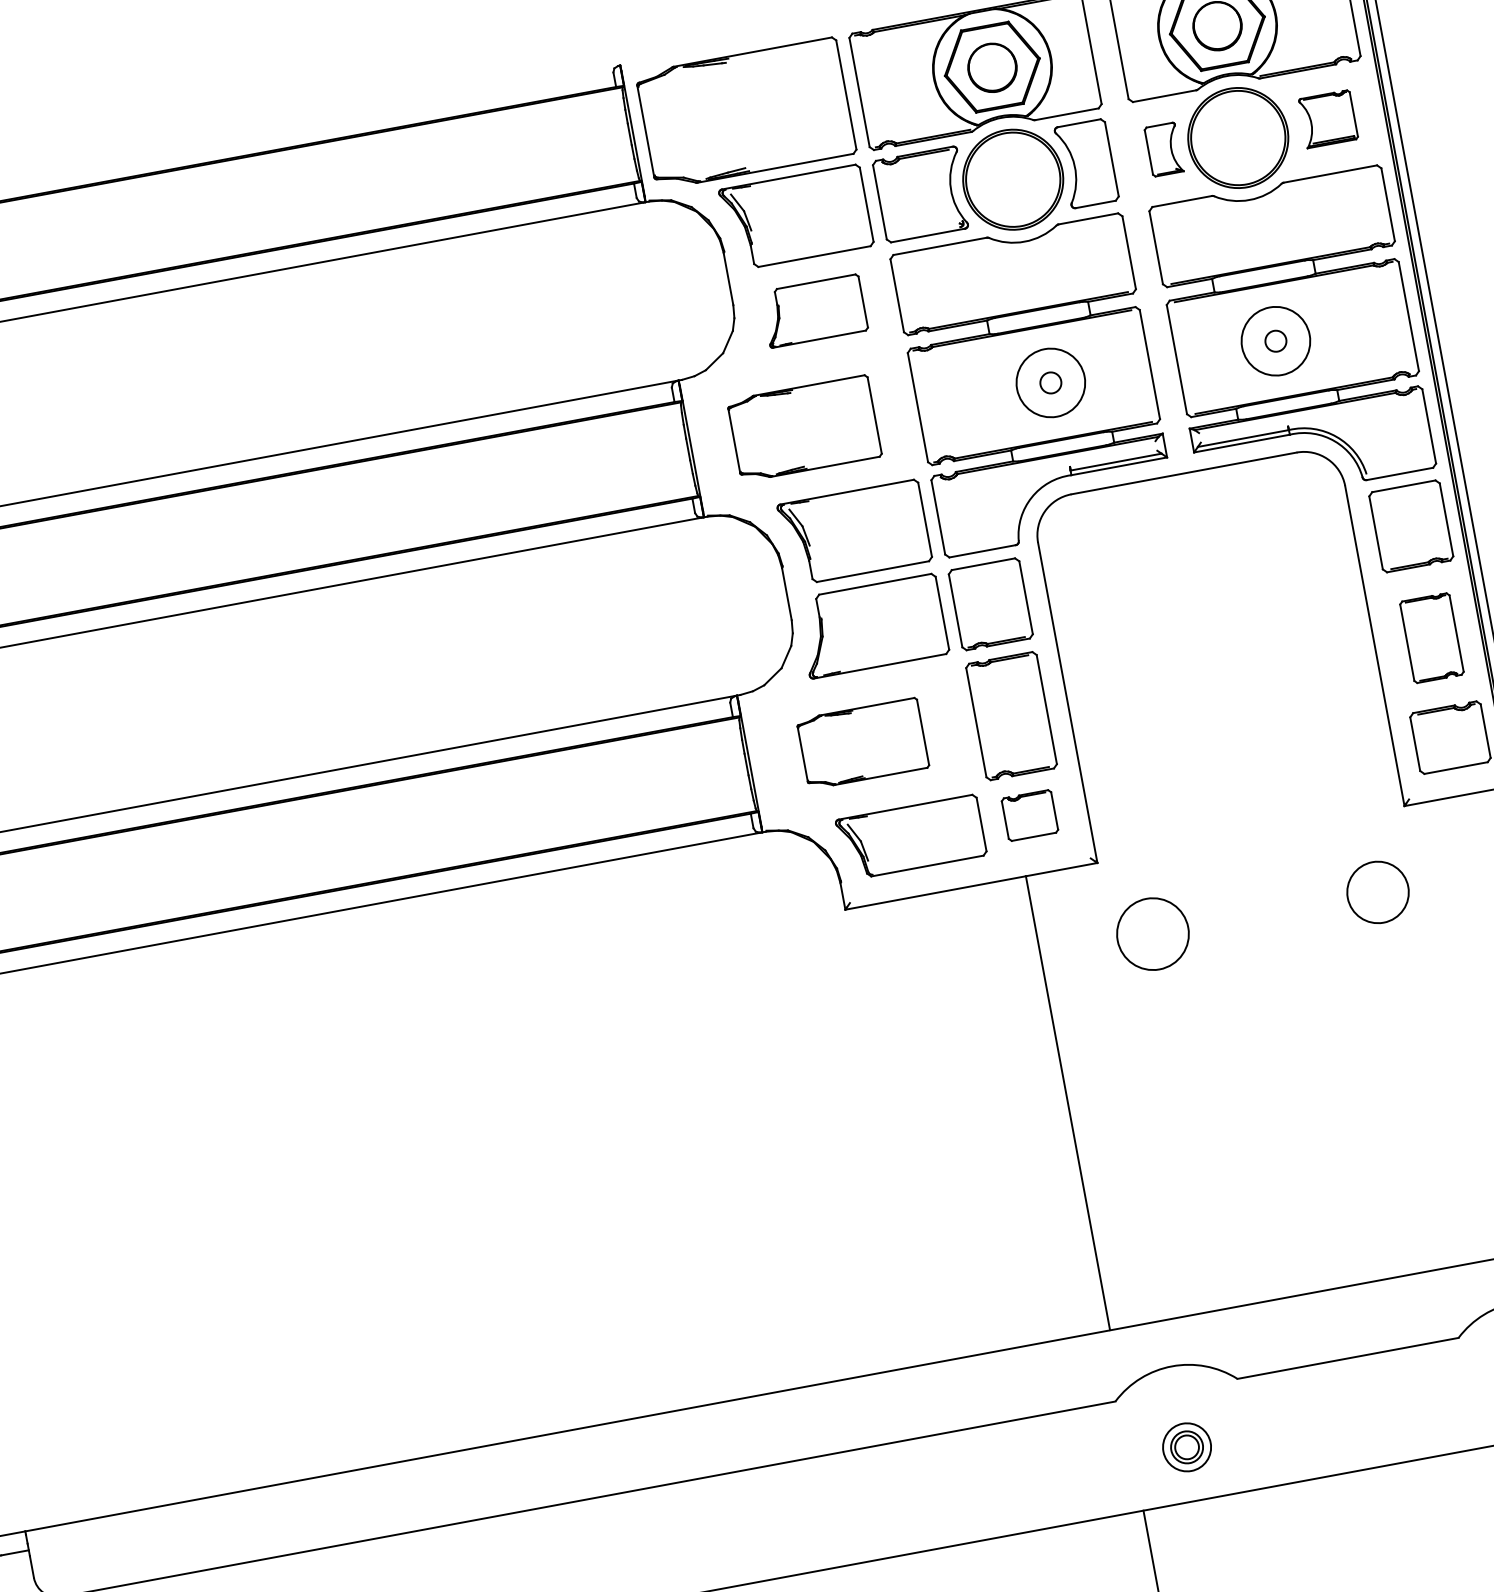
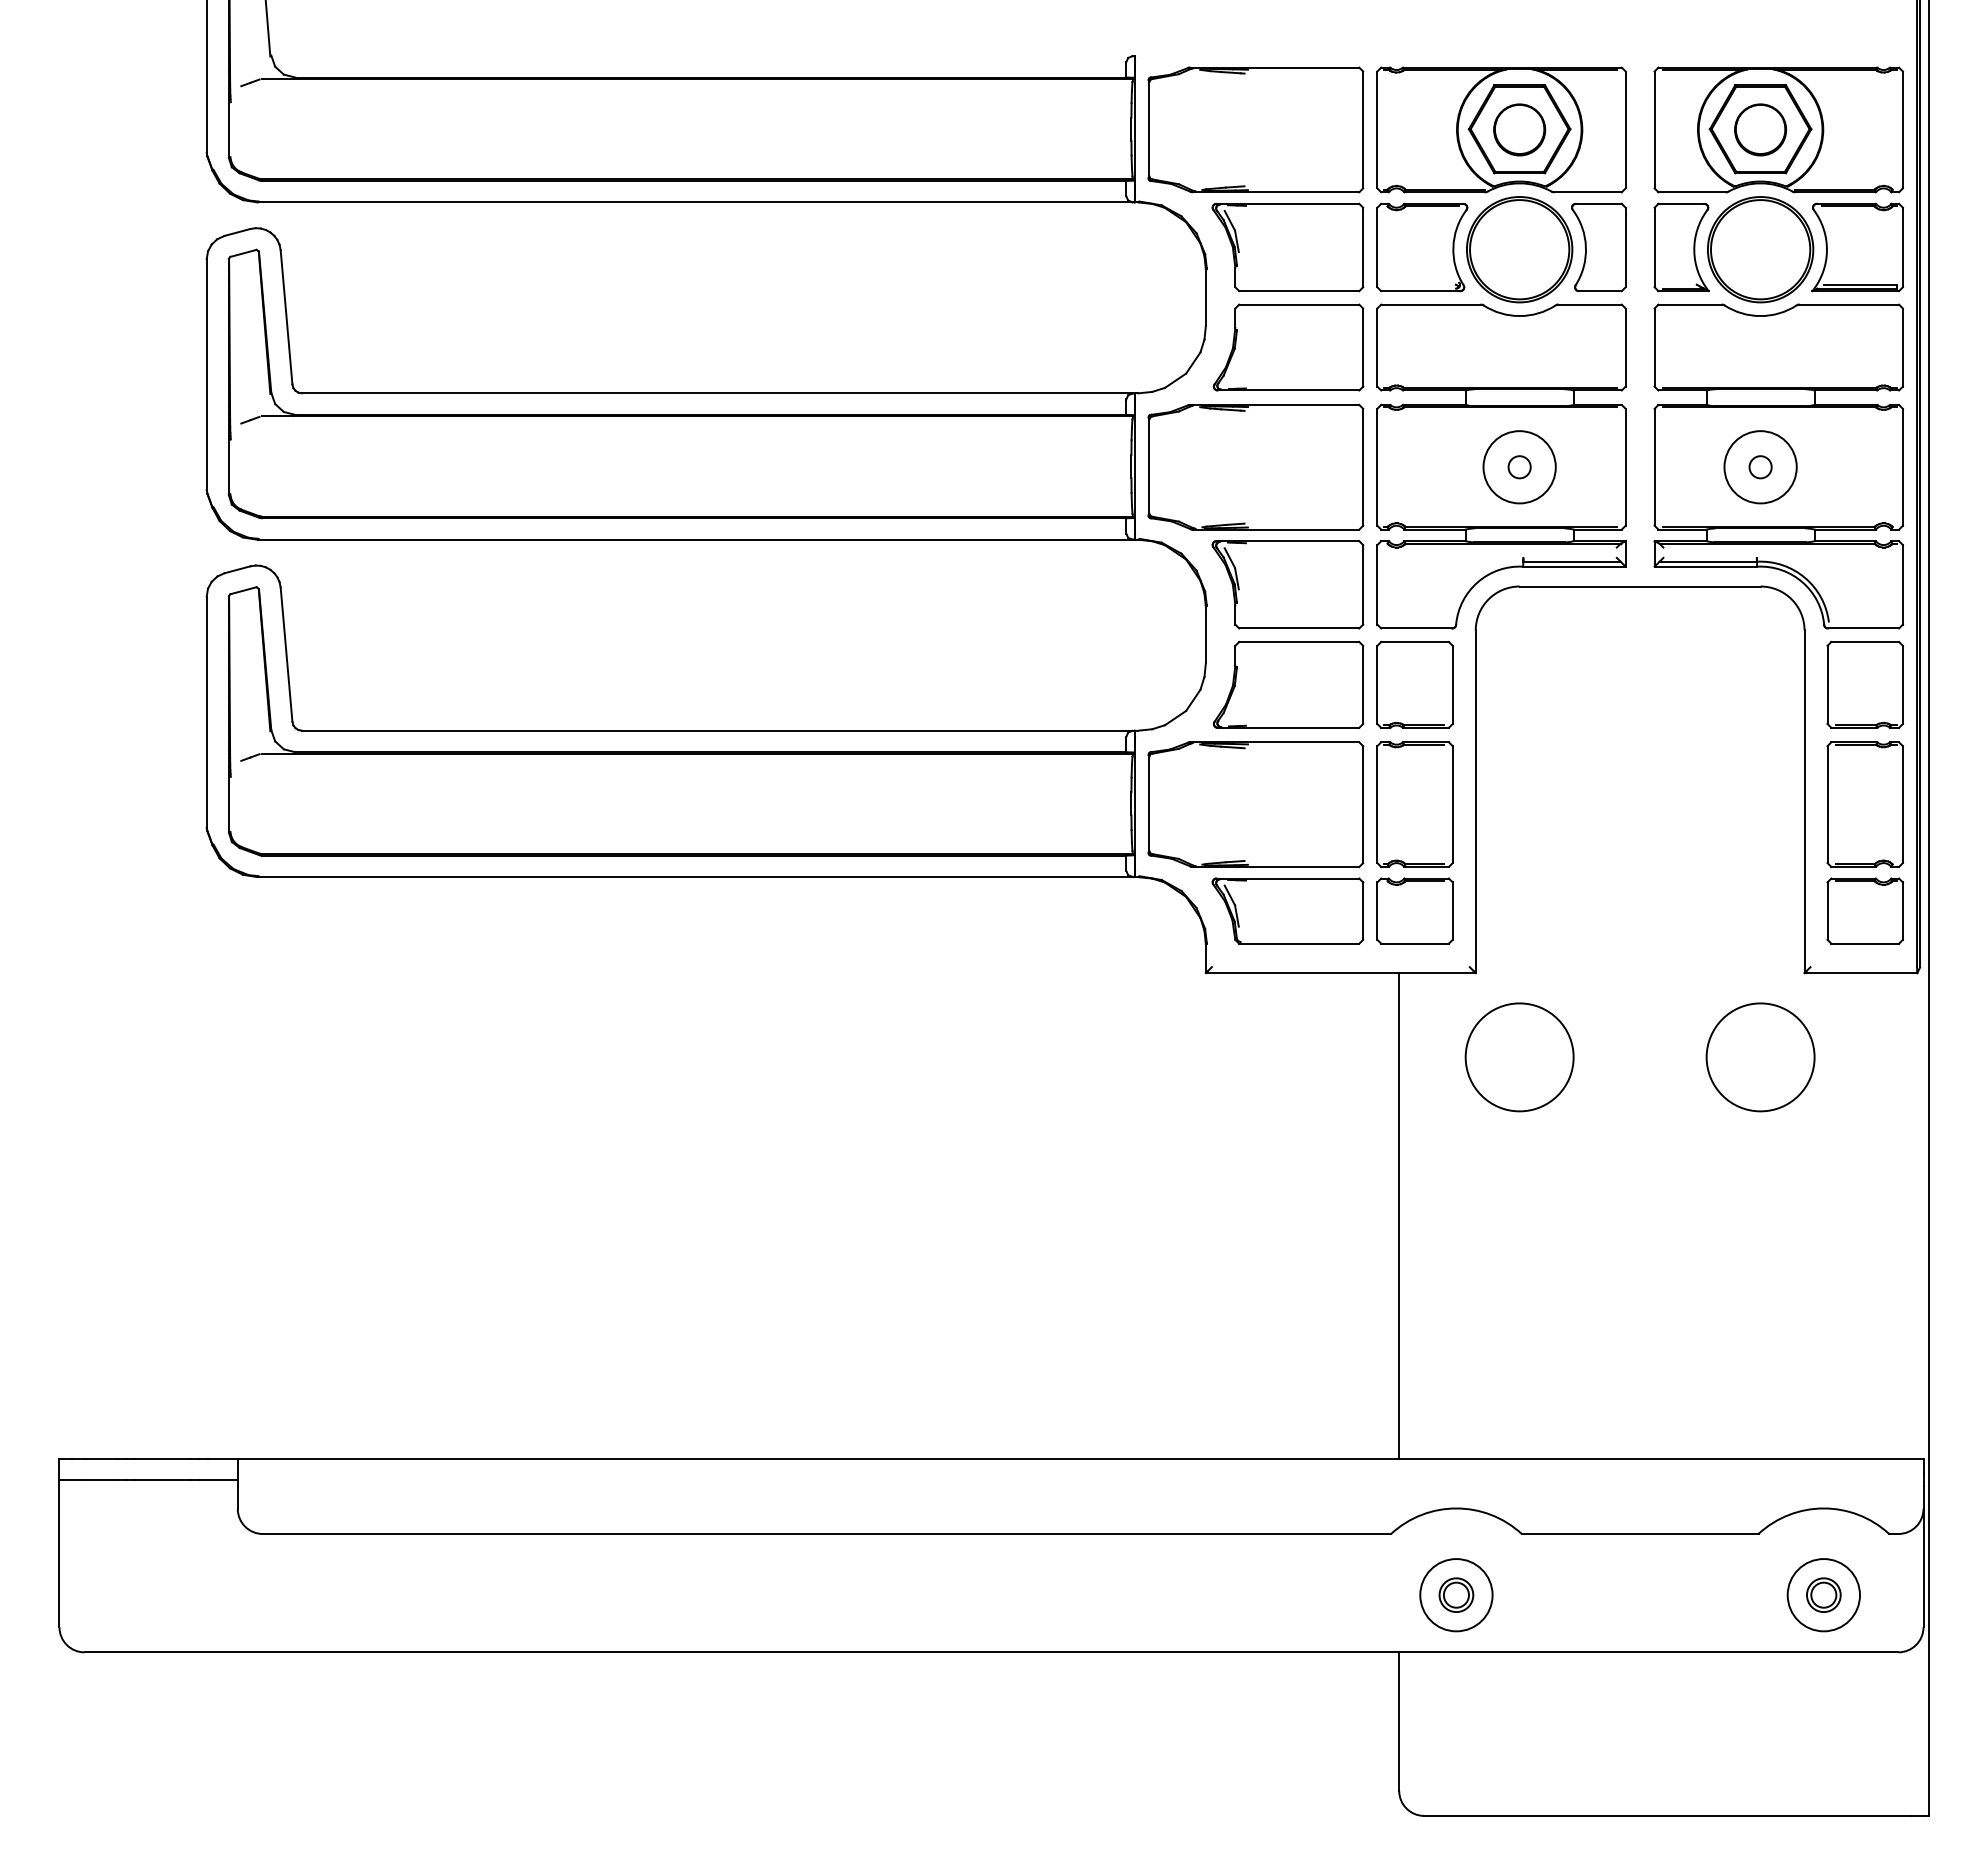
part: (1328, 119) -> (1857, 247), size x1.67
part: (1163, 149) -> (1681, 247), size x1.67
part: (814, 311) -> (1288, 347), size x1.43
part: (804, 427) -> (1255, 466), size x1.43
part: (1431, 638) -> (1864, 804), size x1.43
part: (862, 743) -> (1255, 804), size x1.67
part: (1029, 815) -> (1414, 910), size x1.43
circle: (1377, 892) -> (1760, 1057), size x1.67
circle: (1152, 934) -> (1519, 1057), size x1.43
circle: (1187, 1447) -> (1456, 1595), size x1.43

